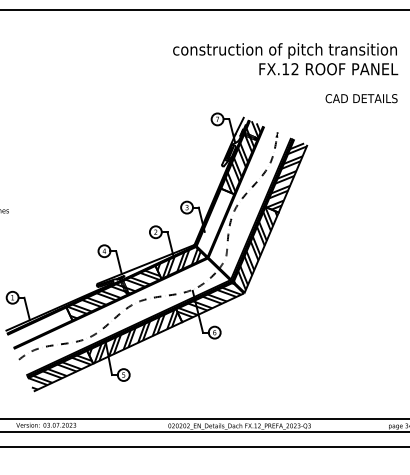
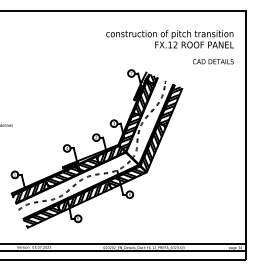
hatch: (214, 219) -> (129, 130), added
hatch: (39, 326) -> (30, 191), added

